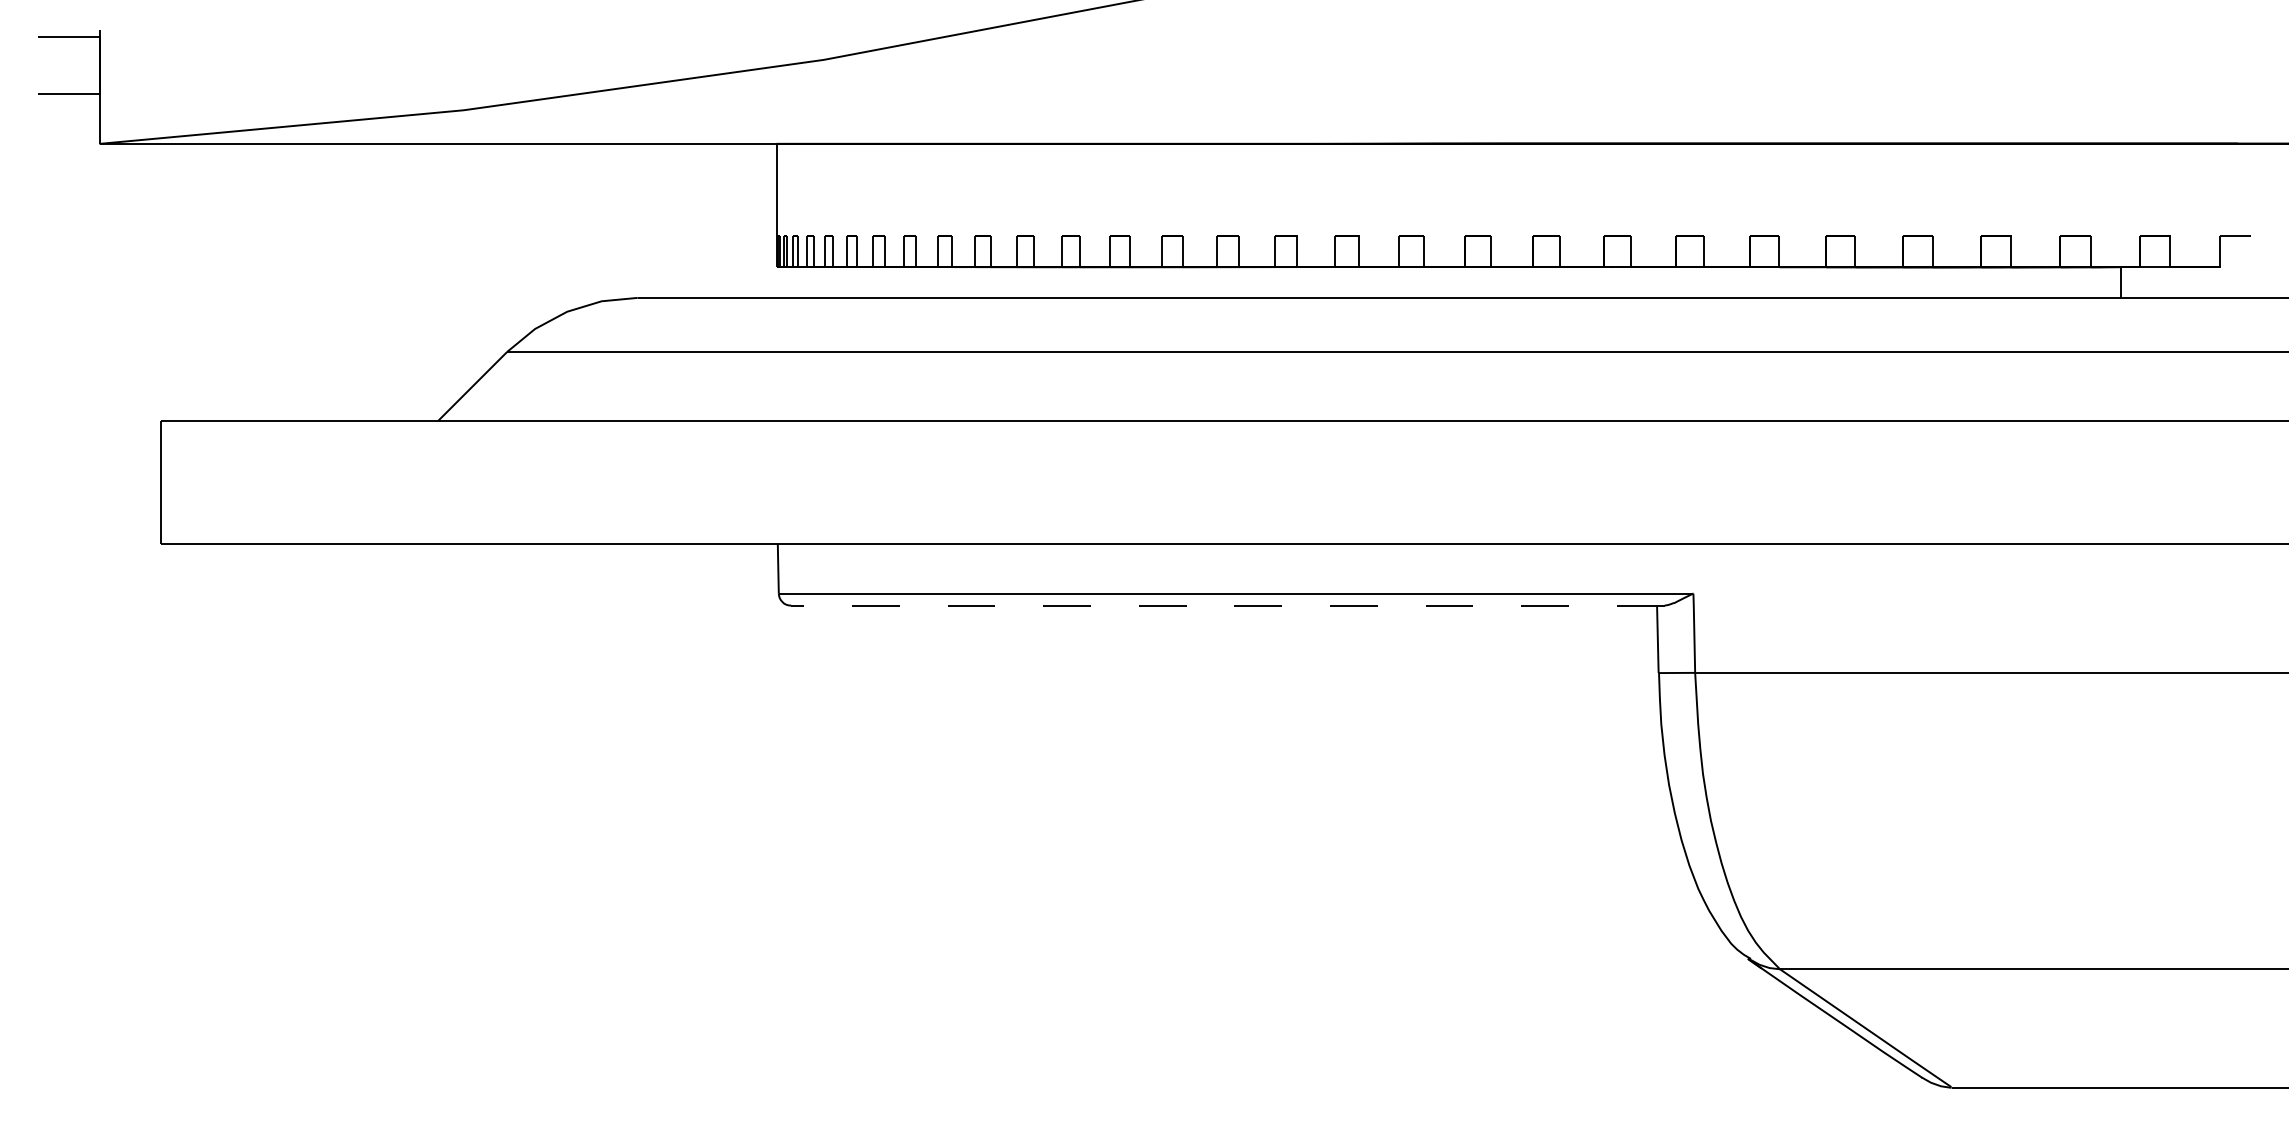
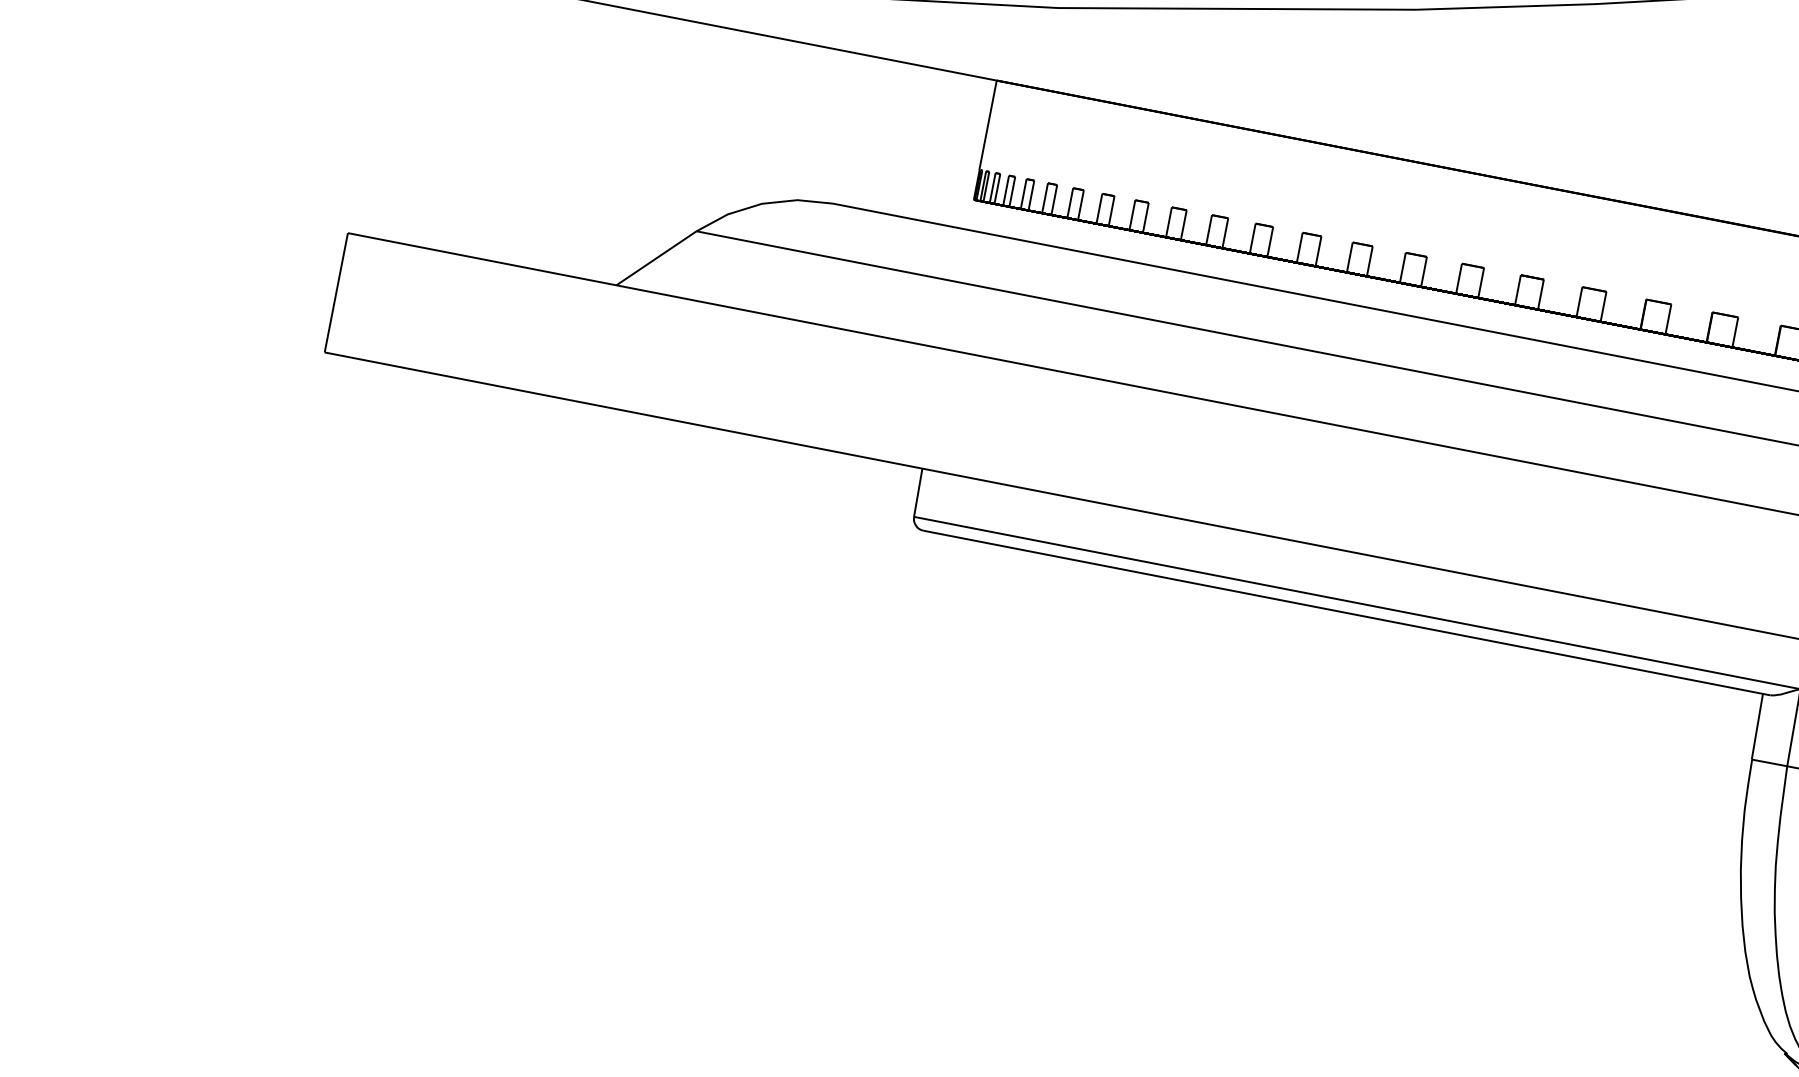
line: (1227, 605) -> (1346, 612), dashed -> solid

